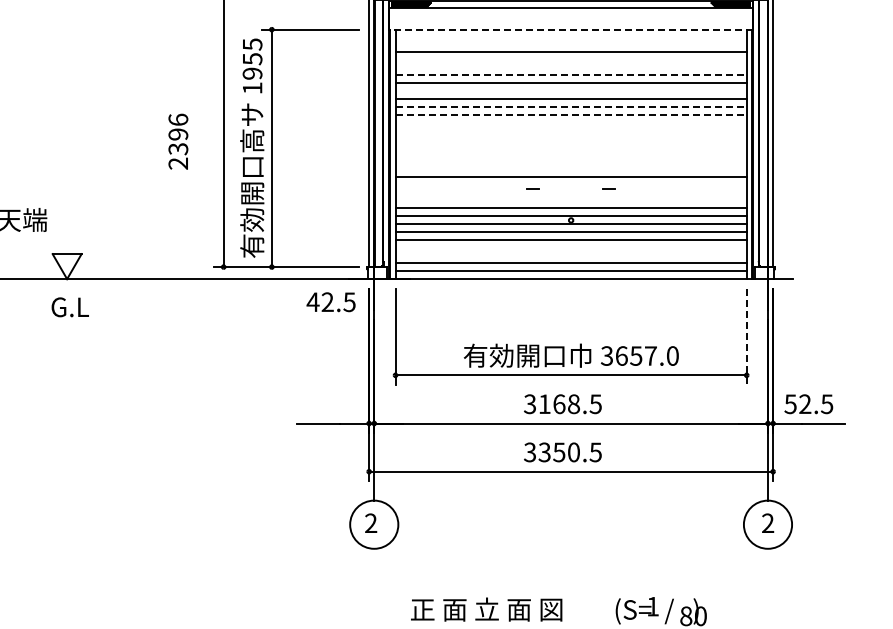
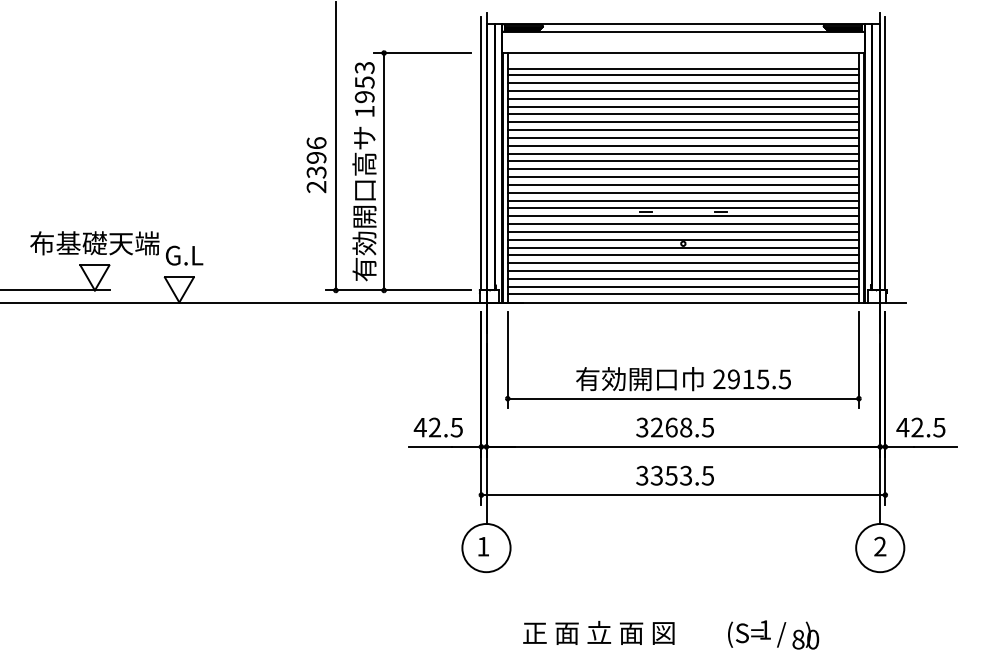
line: (571, 30) -> (683, 53), dashed -> solid
text: (252, 44) -> (364, 67), 1955 -> 1953
line: (570, 45) -> (682, 68), added
line: (570, 60) -> (682, 83), added
line: (570, 67) -> (682, 90), added
line: (571, 75) -> (683, 98), dashed -> solid
line: (570, 91) -> (682, 114), added
line: (571, 107) -> (683, 130), dashed -> solid
line: (571, 114) -> (683, 137), dashed -> solid
line: (570, 122) -> (682, 145), added
line: (570, 130) -> (682, 153), added
line: (570, 138) -> (682, 161), added
text: (178, 142) -> (316, 165), moved
line: (570, 146) -> (682, 169), added
line: (570, 154) -> (682, 177), added
line: (570, 161) -> (682, 184), added
line: (570, 169) -> (682, 192), added
line: (570, 185) -> (682, 208), added
line: (570, 193) -> (682, 216), added
line: (570, 201) -> (682, 224), added
line: (570, 248) -> (682, 271), added
line: (570, 255) -> (682, 278), added
text: (330, 302) -> (437, 427), moved
text: (70, 307) -> (184, 255), moved
line: (746, 337) -> (858, 360), dashed -> solid
text: (640, 356) -> (752, 379), 3657.0 -> 2915.5
text: (544, 404) -> (656, 427), 3168.5 -> 3268.5
text: (790, 404) -> (902, 427), 52.5 -> 42.5
text: (574, 452) -> (686, 475), 3350.5 -> 3353.5
text: (371, 523) -> (483, 546), 2 -> 1

